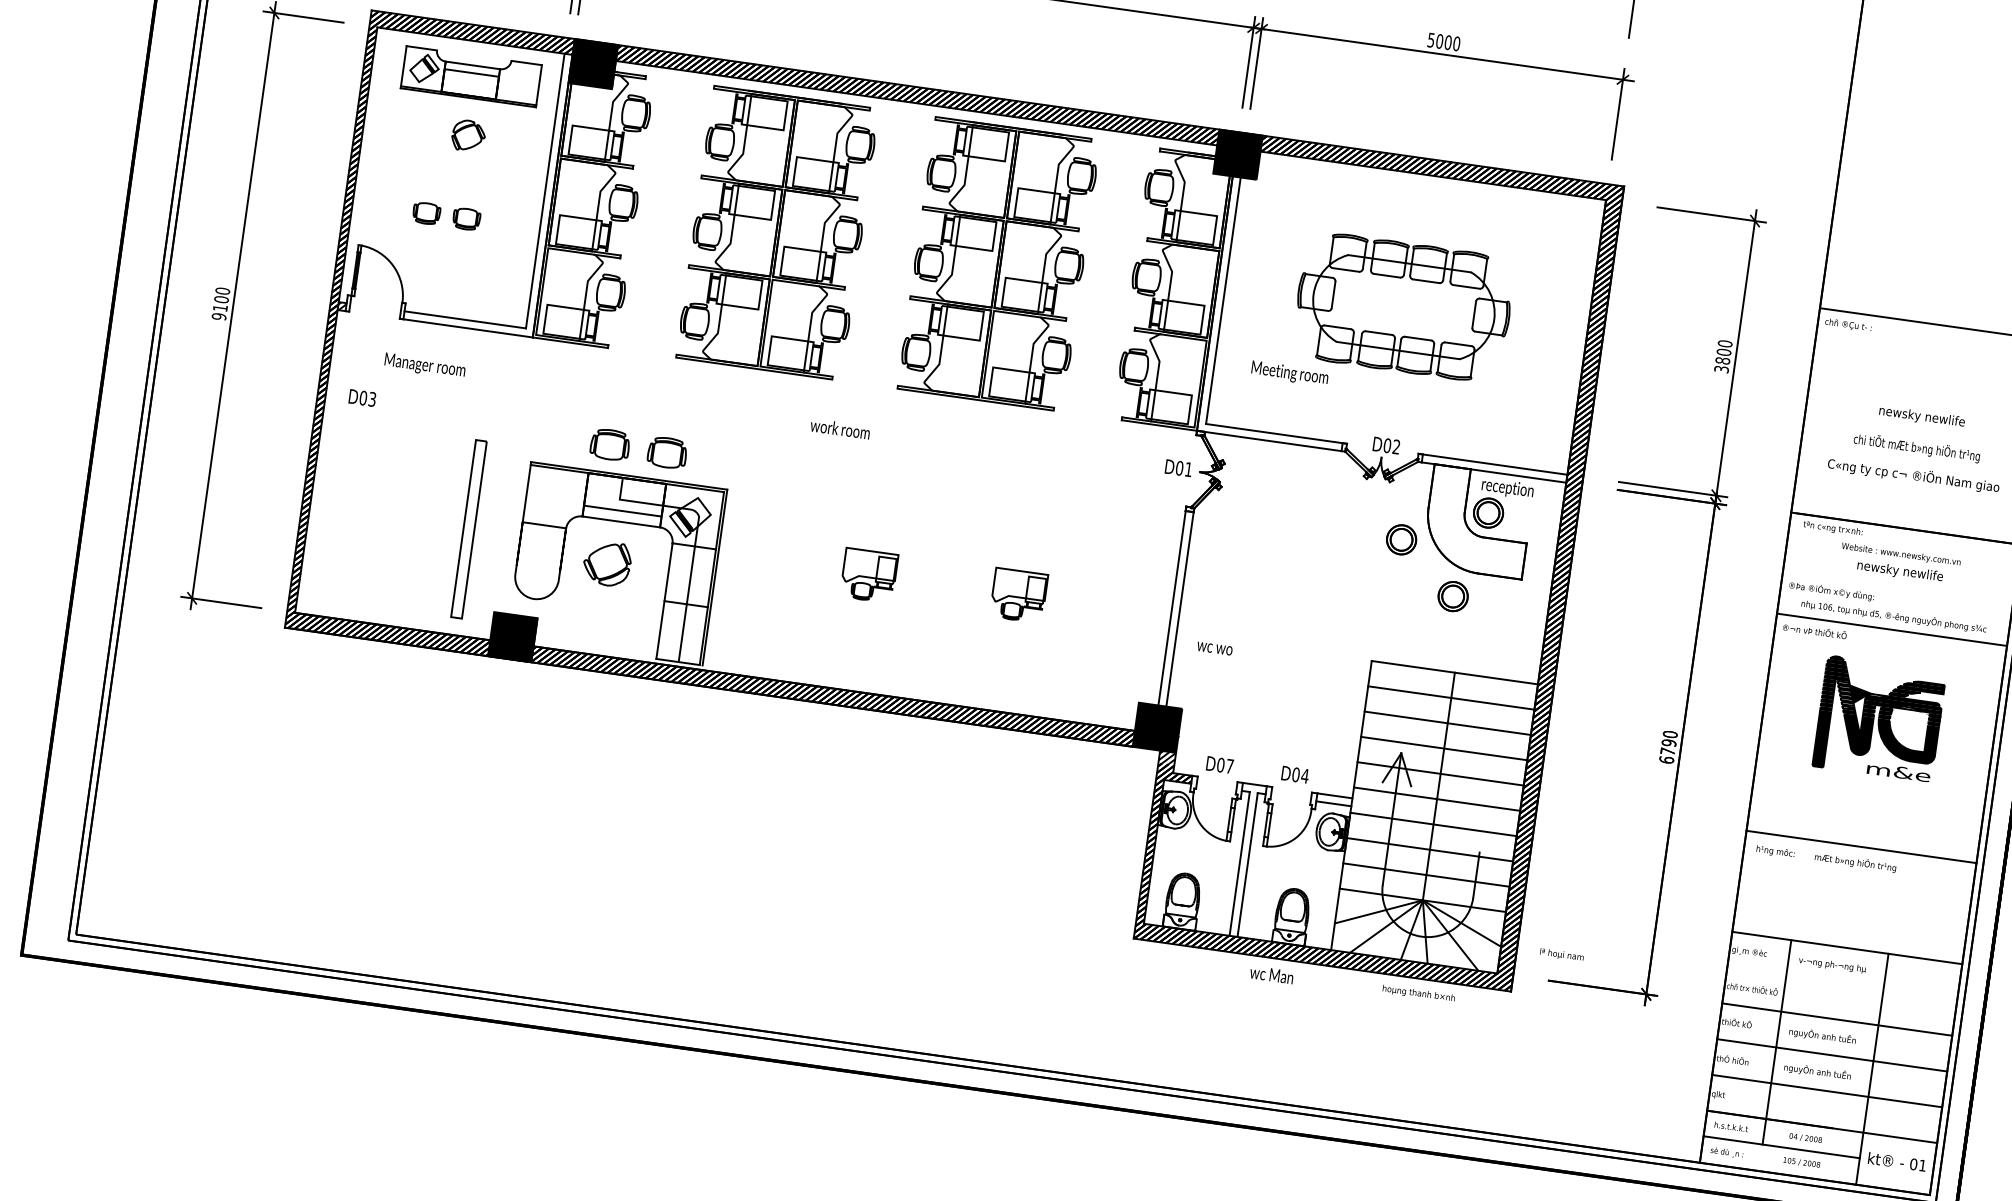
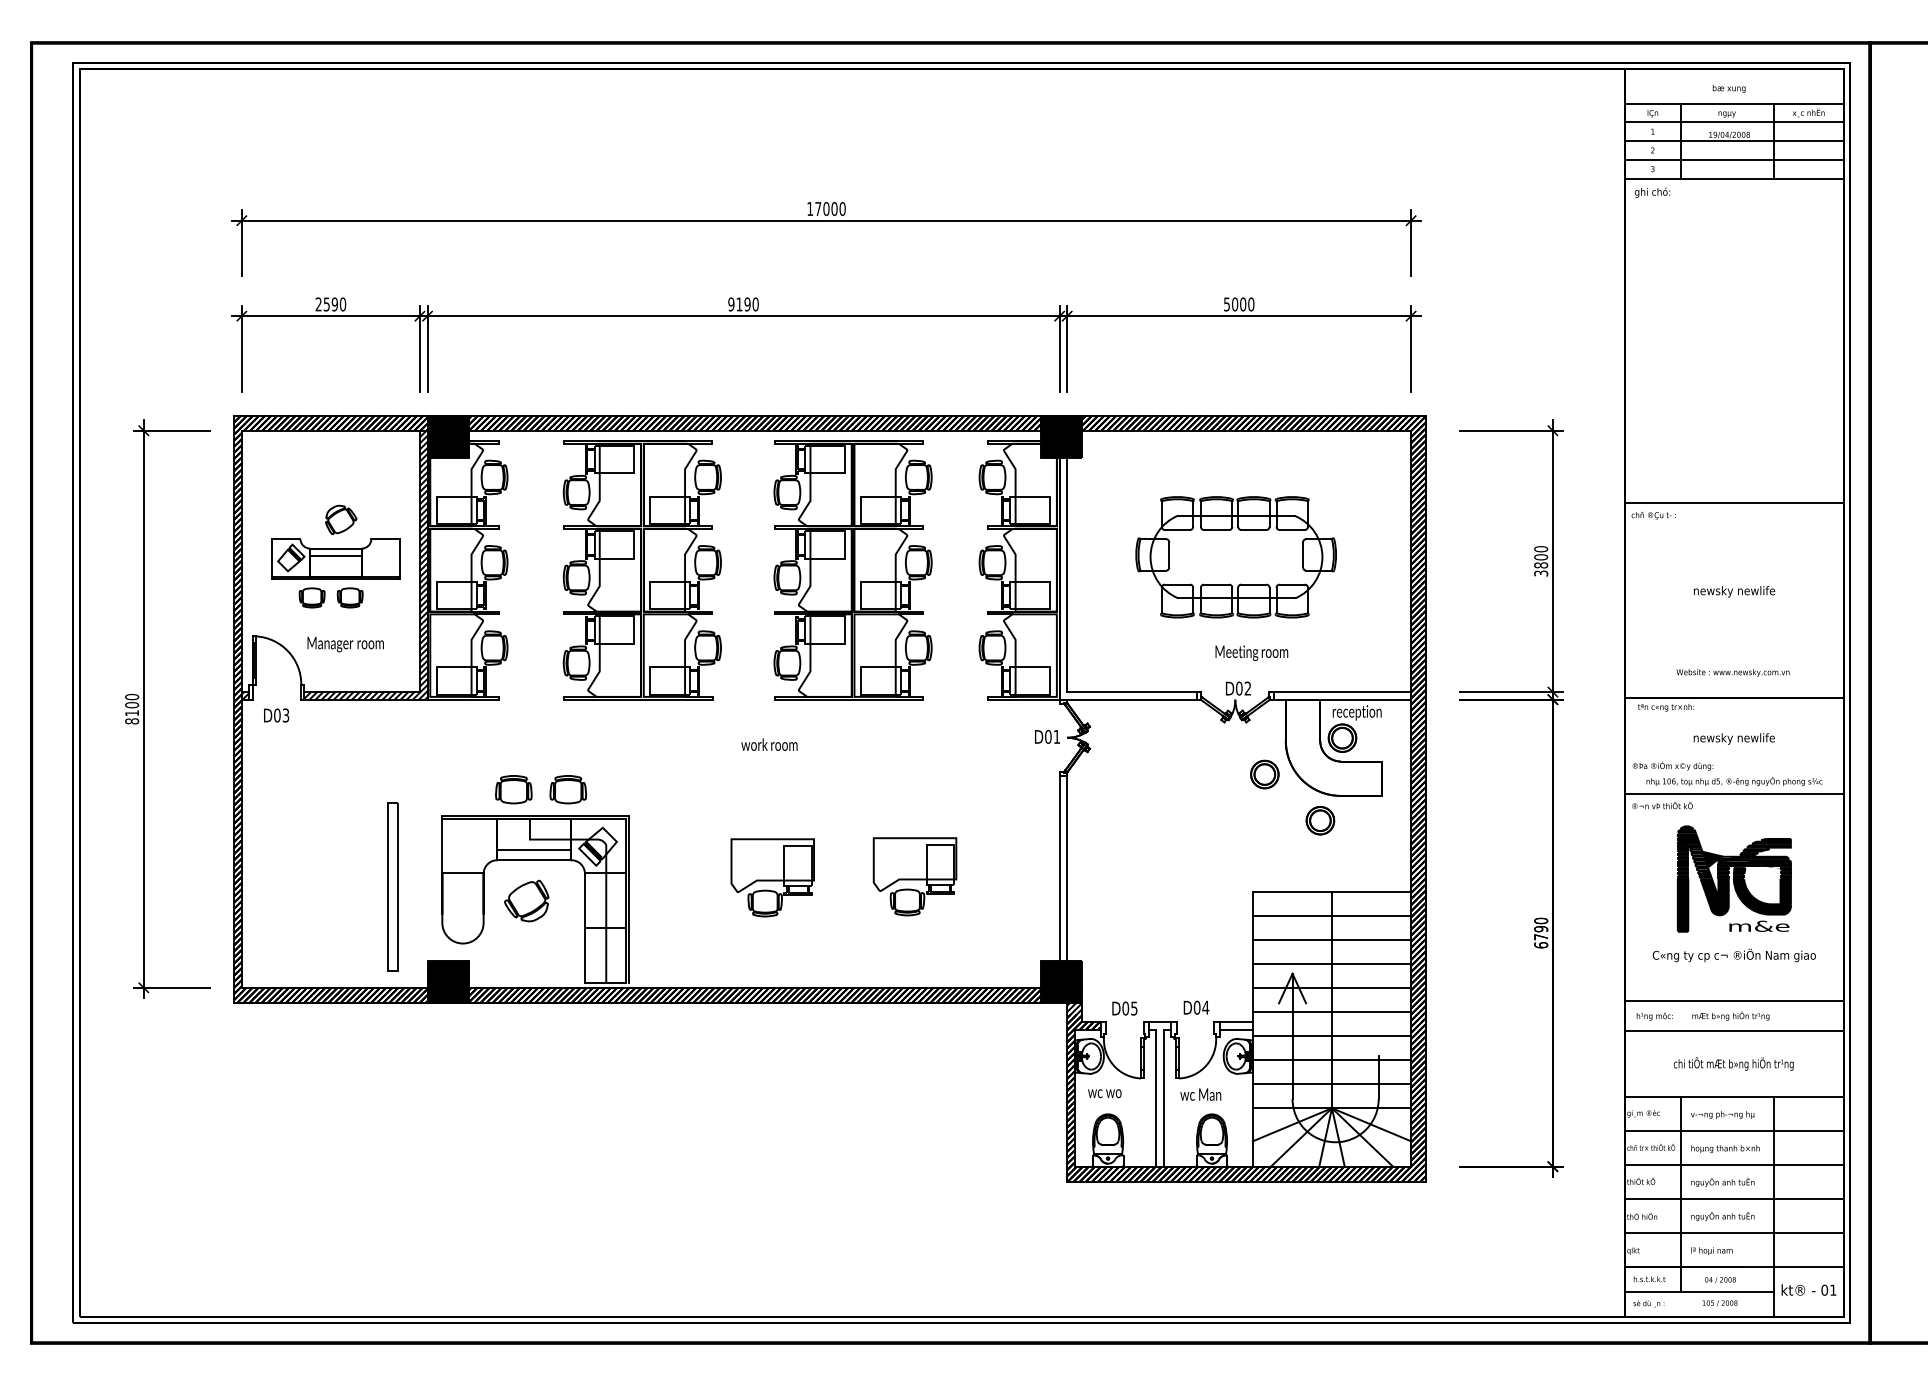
part: (470, 75) -> (335, 558), moved
hatch: (487, 186) -> (365, 564), added
text: (219, 316) -> (132, 721), 9100 -> 8100
text: (424, 366) -> (345, 644), moved
text: (1289, 372) -> (1251, 652), moved
text: (362, 398) -> (276, 715), moved
text: (840, 428) -> (769, 744), moved
text: (1916, 447) -> (1733, 1063), moved
text: (1912, 475) -> (1733, 955), moved
text: (1900, 554) -> (1732, 672), moved
part: (869, 575) -> (772, 877), size x1.67
part: (1018, 595) -> (914, 876), size x1.67
text: (1214, 648) -> (1104, 1093), moved
text: (1230, 766) -> (1134, 1008), D07 -> D05
line: (1856, 877) -> (1733, 1030), added
text: (1561, 955) -> (1711, 1251), moved
text: (1271, 974) -> (1200, 1094), moved
line: (1841, 984) -> (1733, 1131), added
text: (1418, 993) -> (1725, 1148), moved

